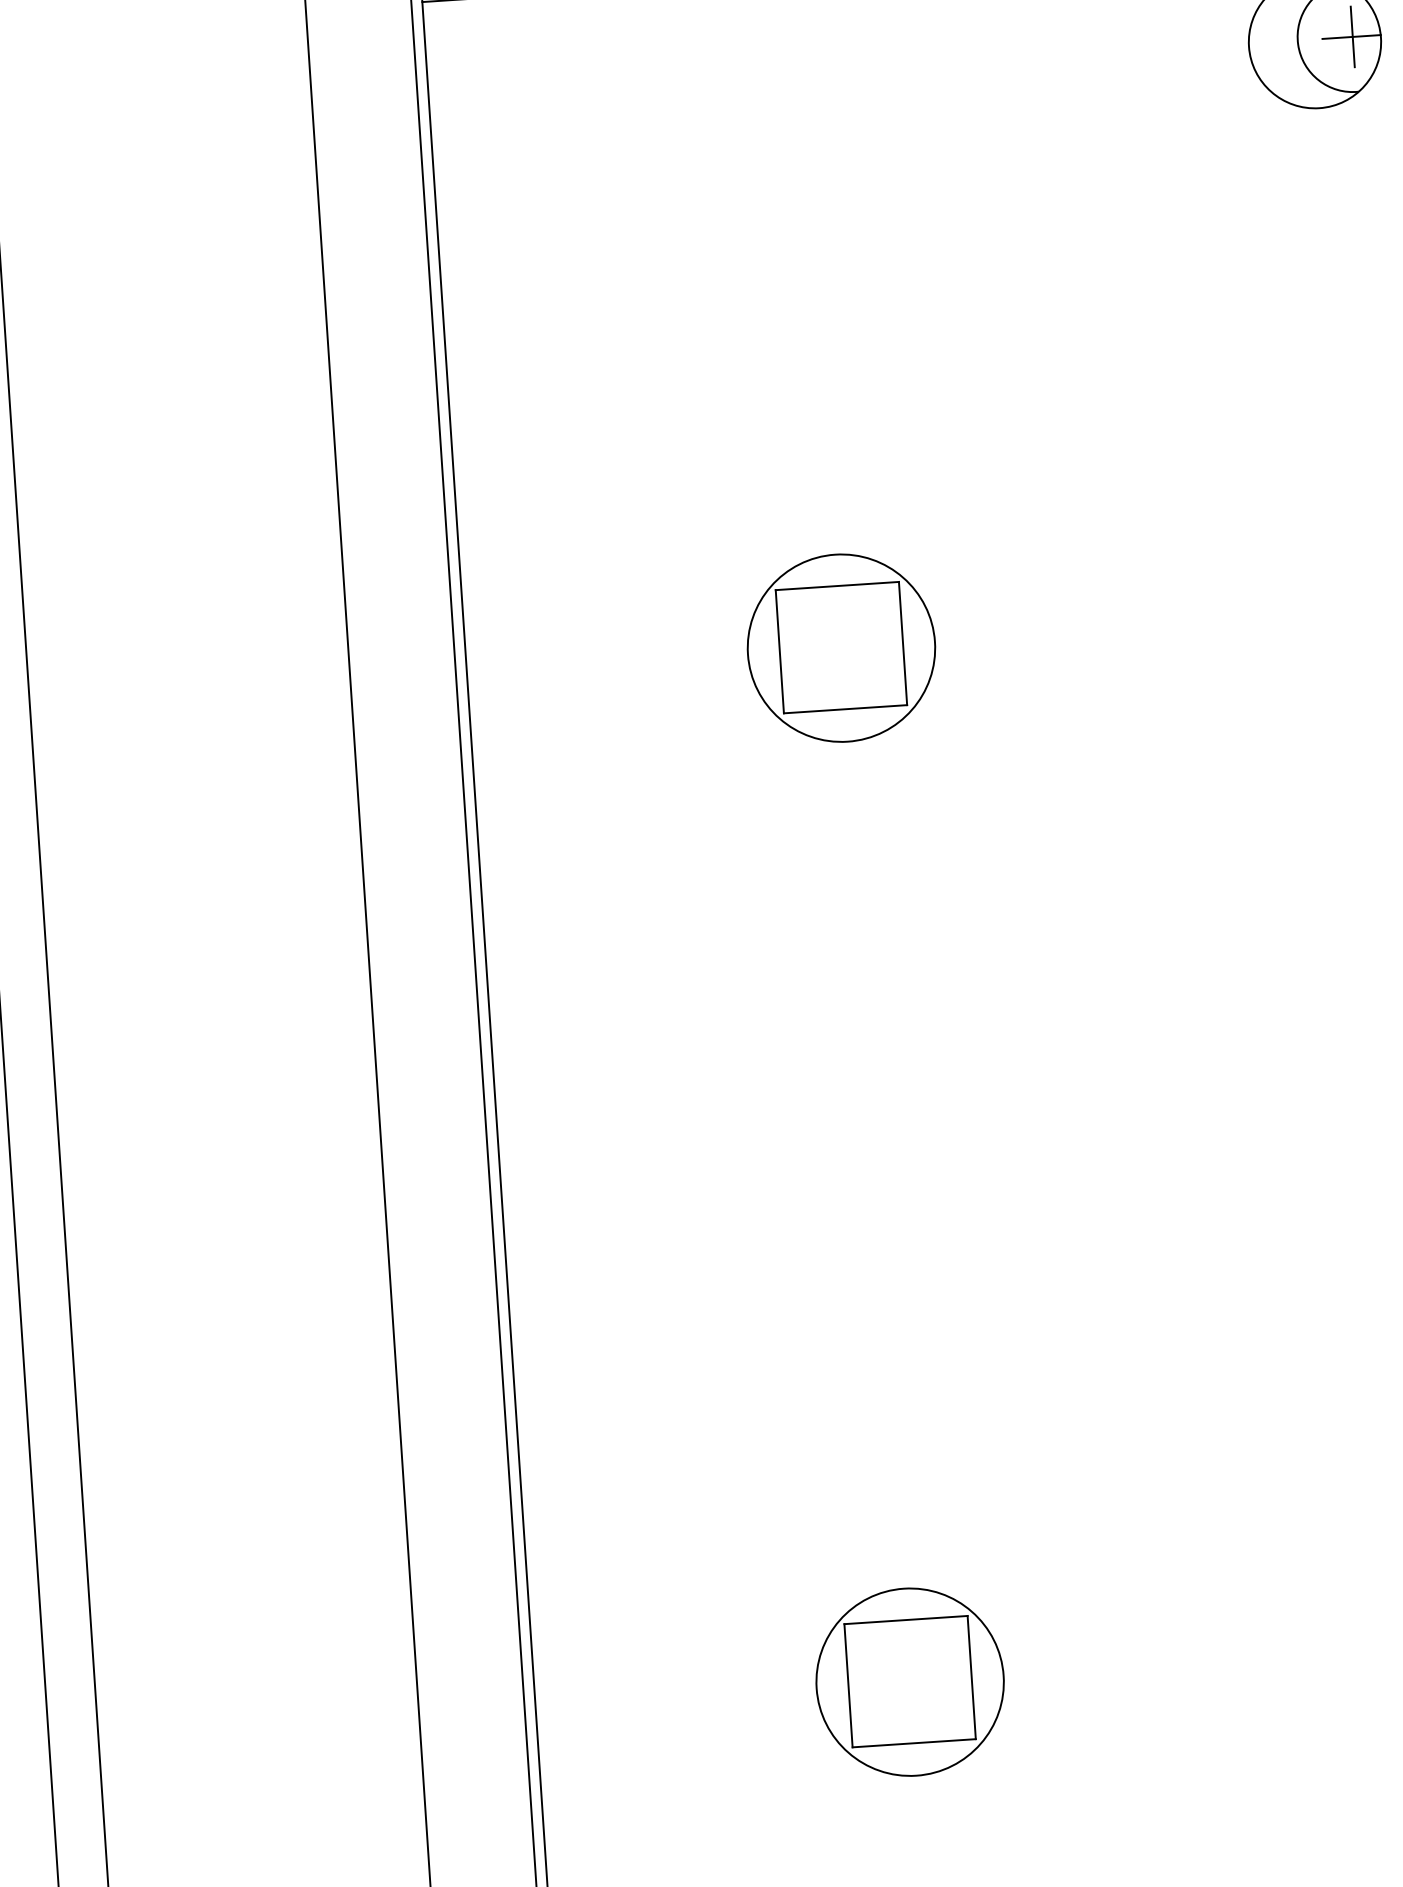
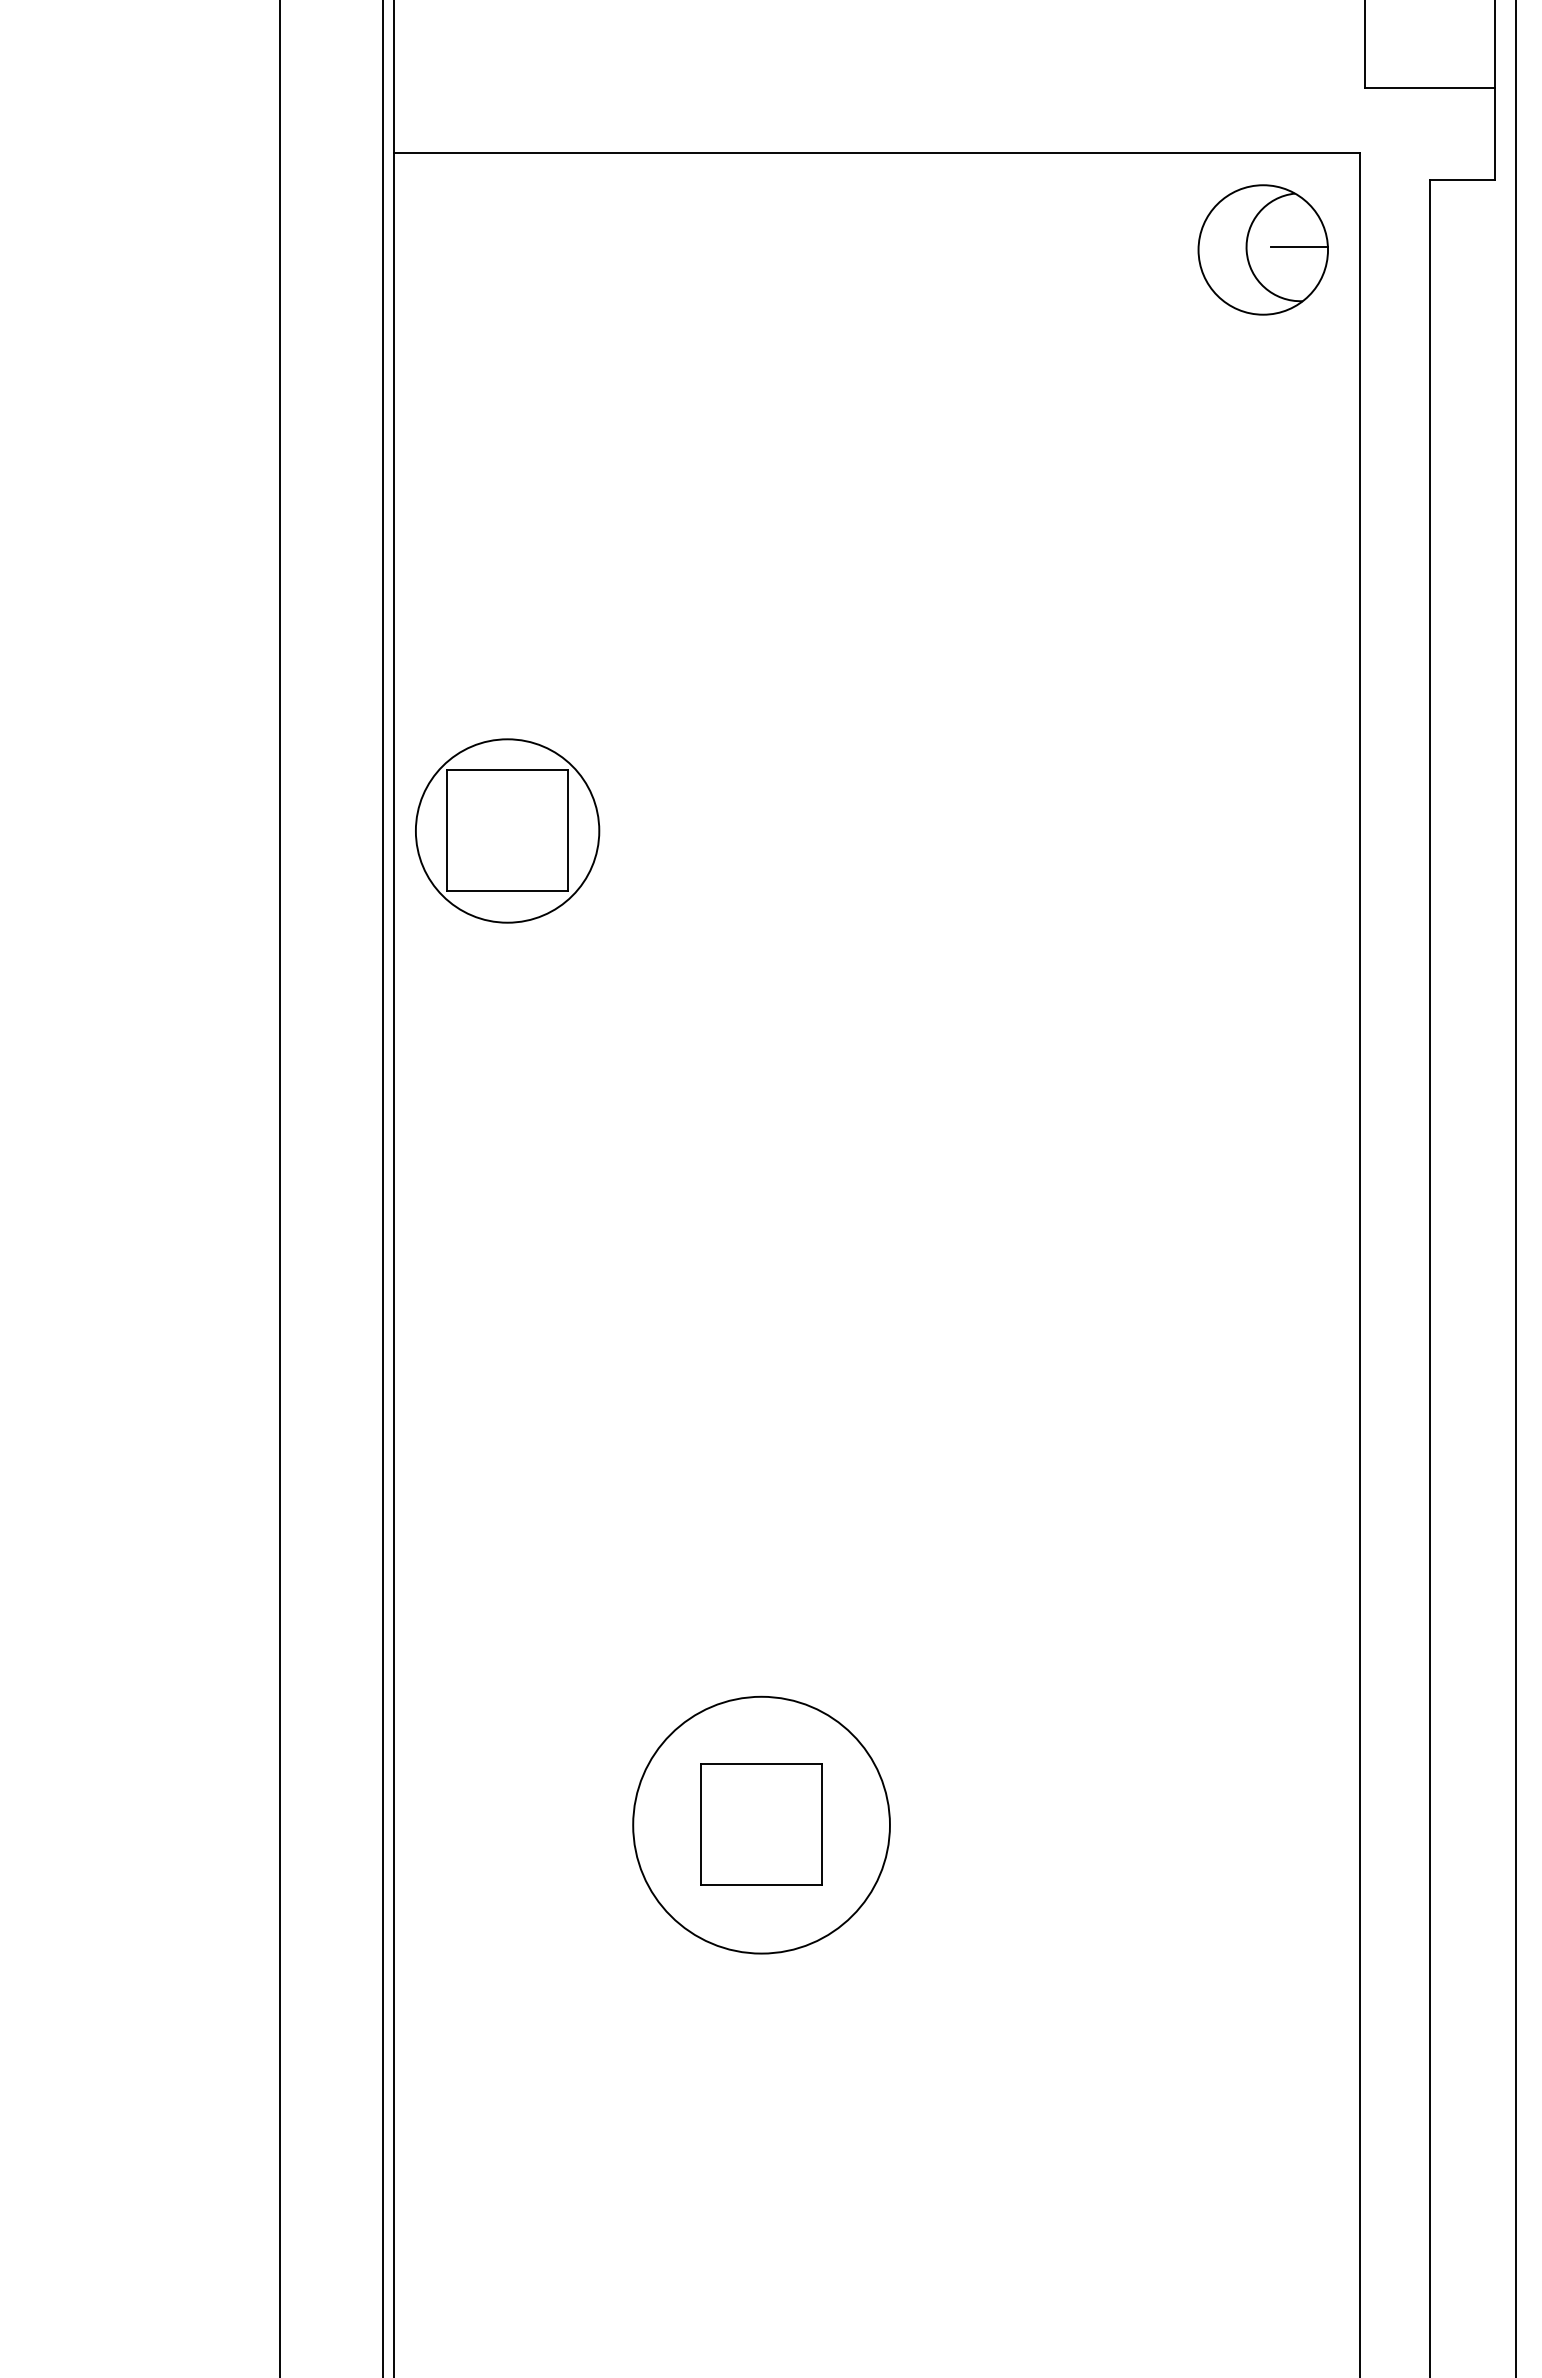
line: (1352, 36) -> (1300, 246), removed
part: (841, 647) -> (507, 830), moved
circle: (910, 1681) -> (761, 1824), size x1.4

